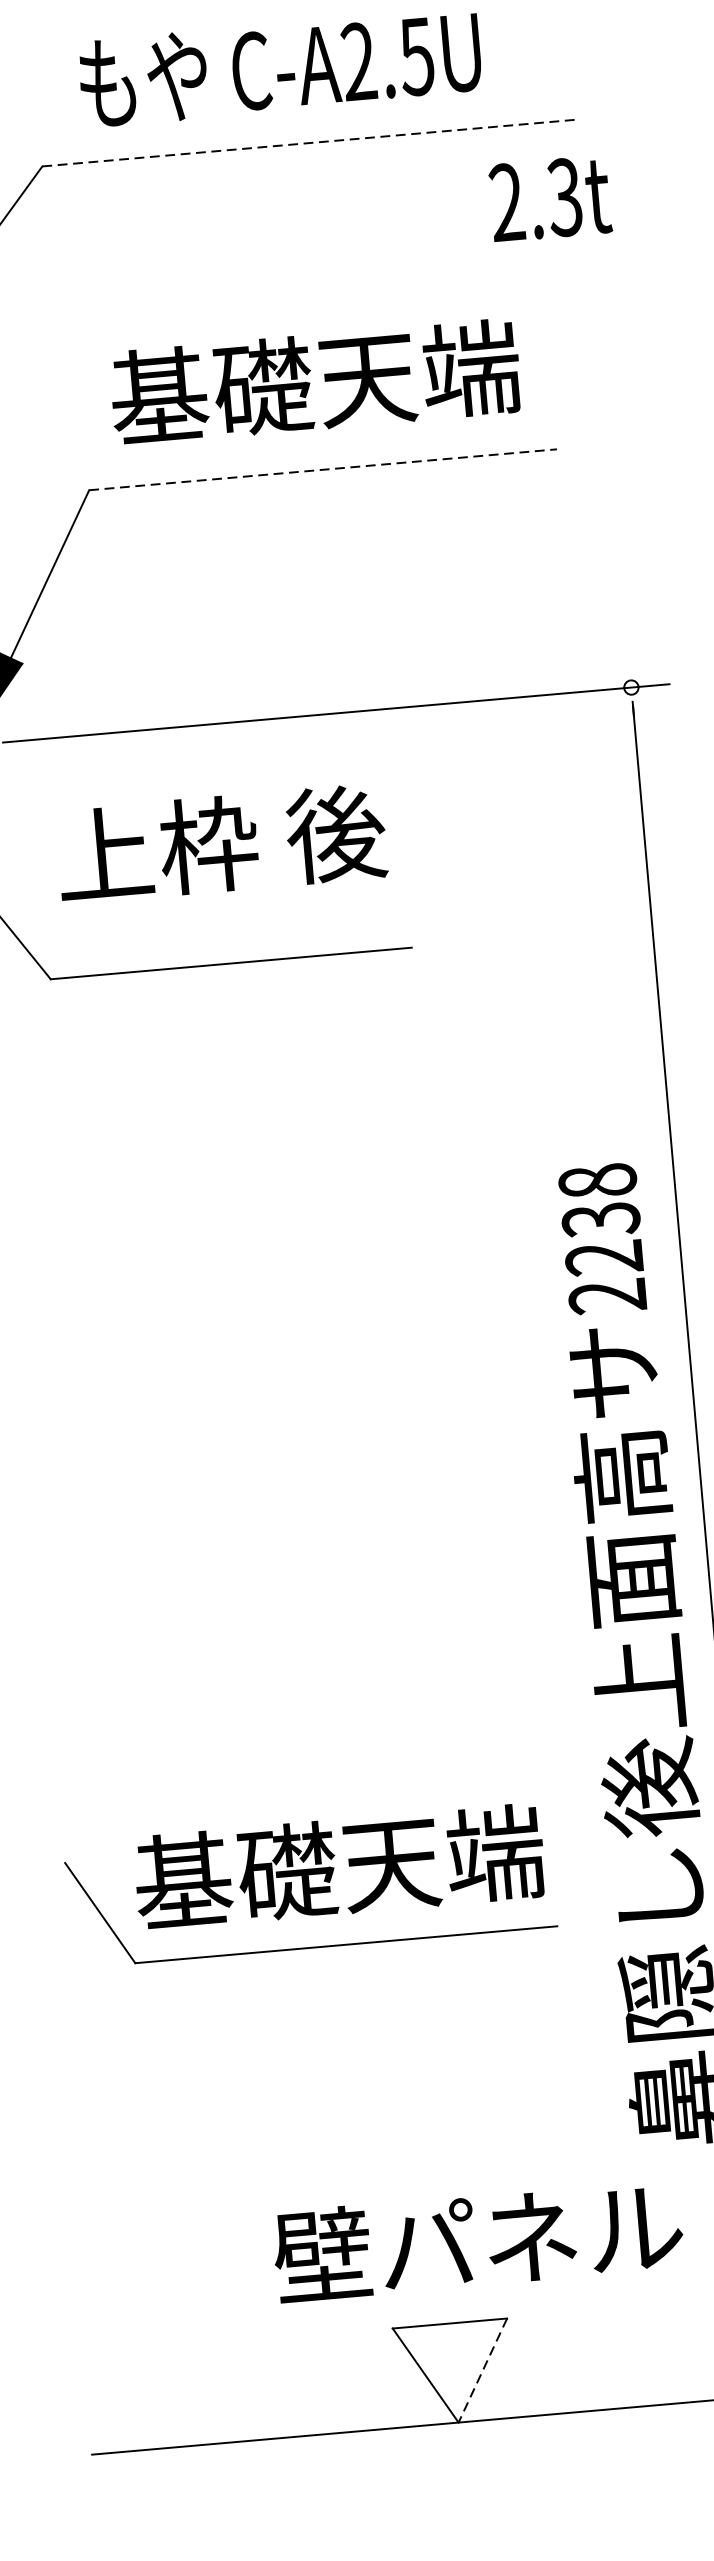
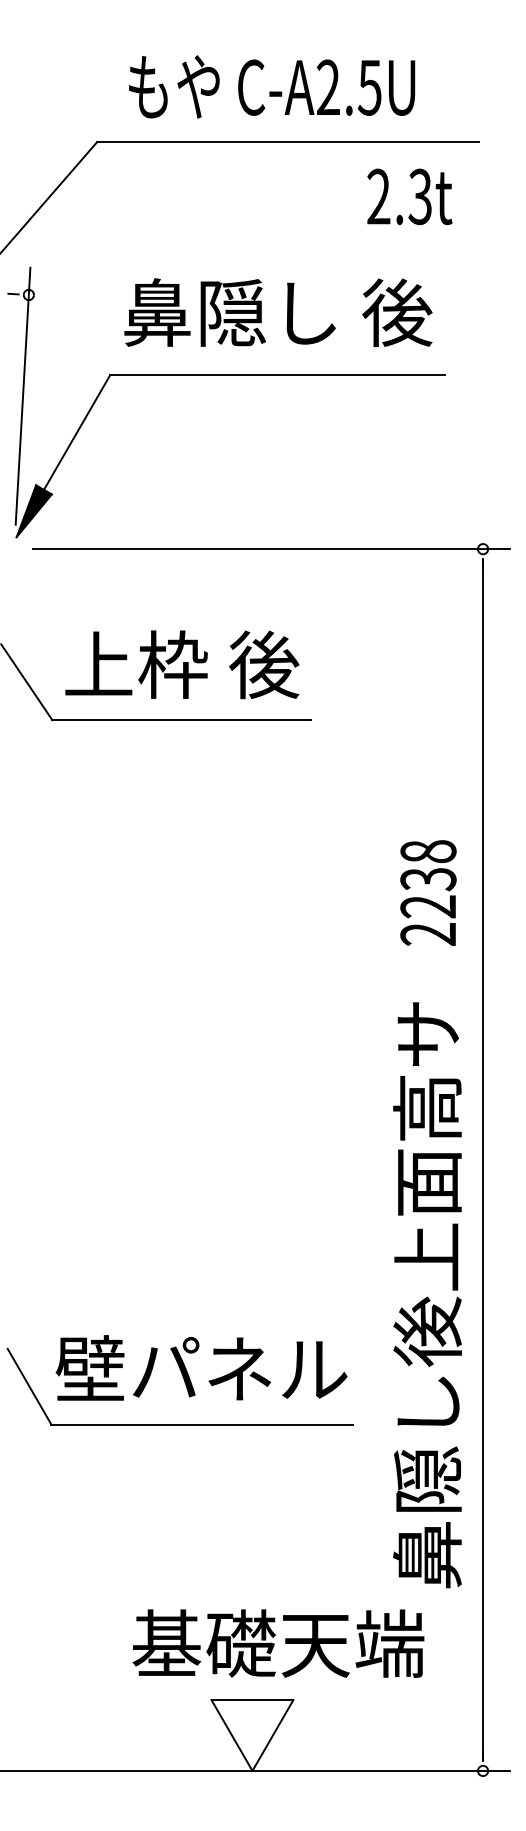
line: (309, 143) -> (288, 142), dashed -> solid
text: (549, 198) -> (409, 196), moved
text: (316, 381) -> (278, 312), 基礎天端 -> 鼻隠し 後
line: (324, 470) -> (278, 375), dashed -> solid
text: (221, 843) -> (182, 664), moved
text: (602, 1238) -> (428, 892), moved
text: (338, 1866) -> (201, 1368), 基礎天端 -> 壁パネル
text: (477, 2241) -> (277, 1643), 壁パネル -> 基礎天端
line: (482, 2370) -> (272, 1735), dashed -> solid

